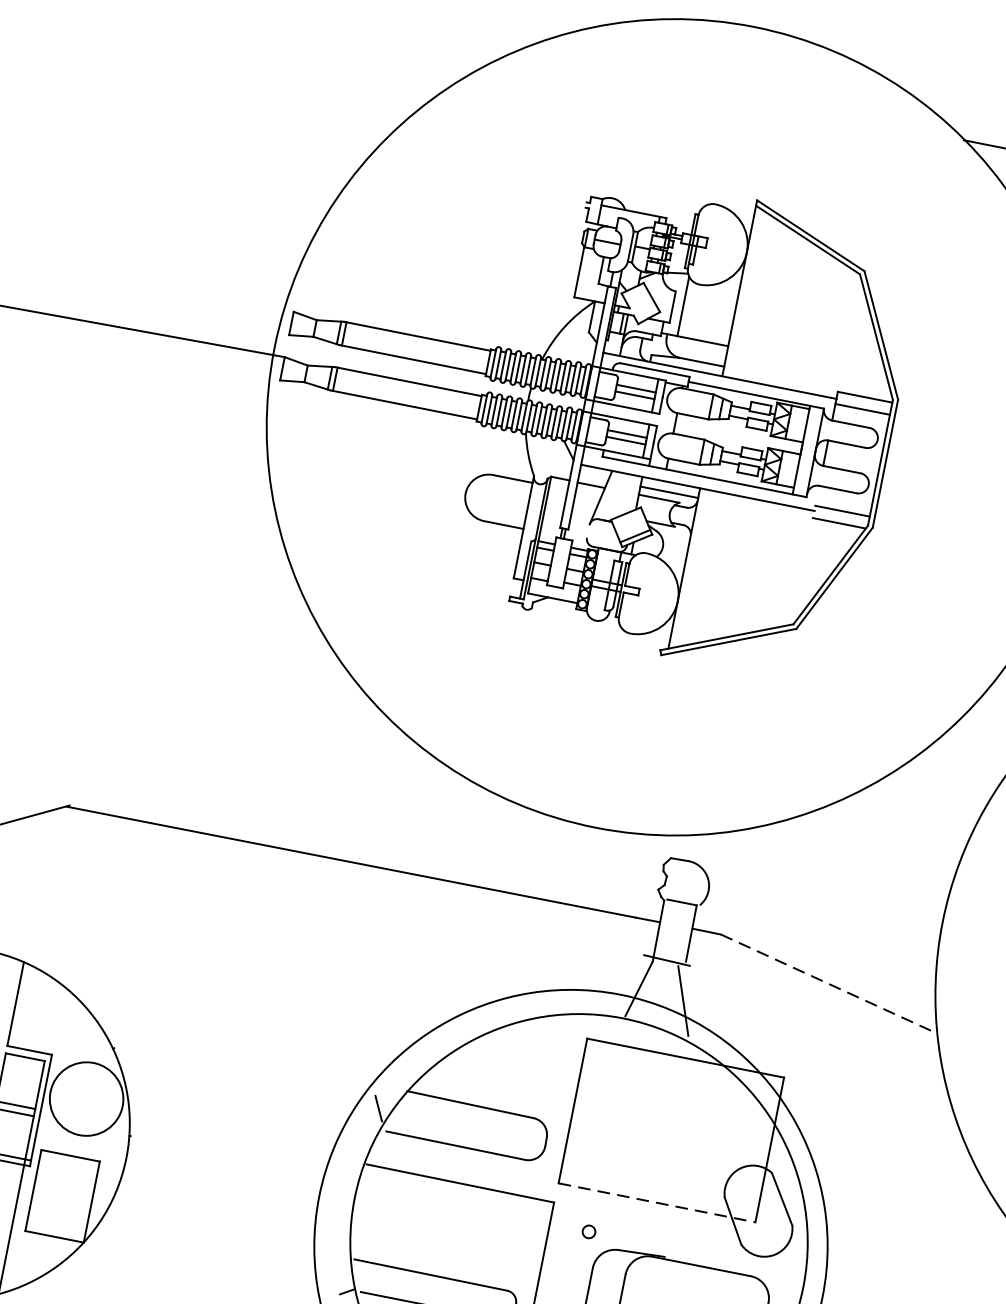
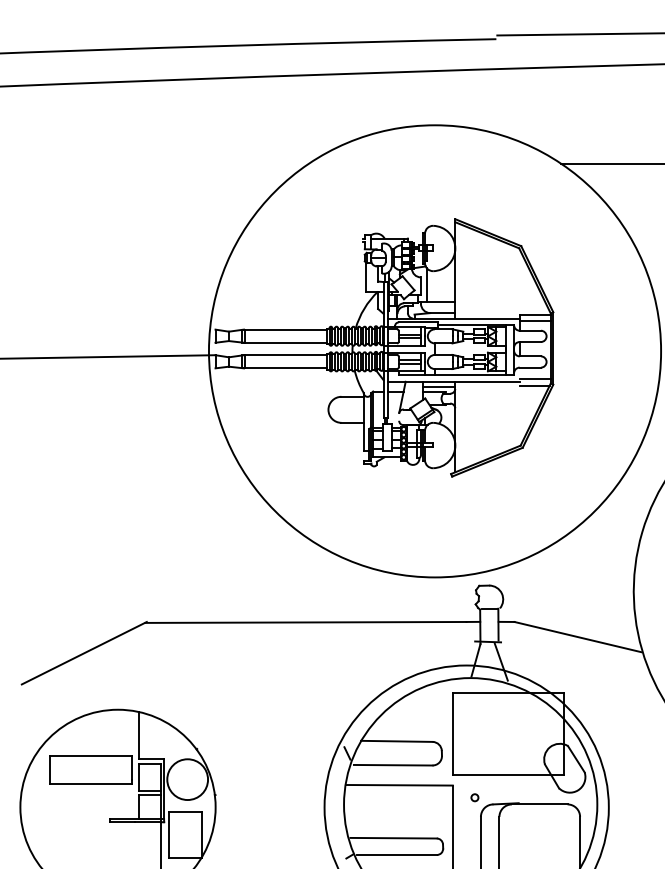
line: (828, 984) -> (578, 637), dashed -> solid
line: (656, 1202) -> (508, 774), dashed -> solid

